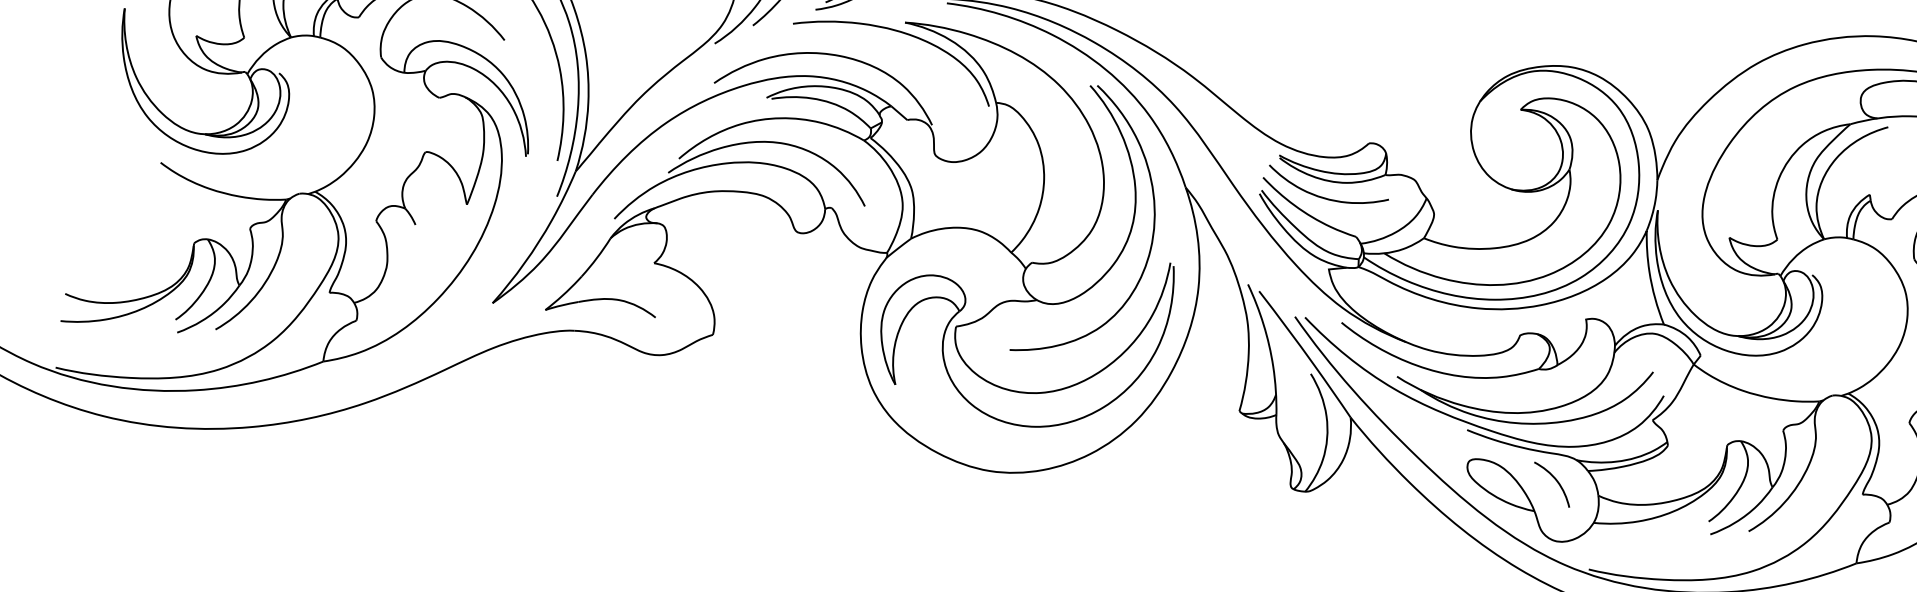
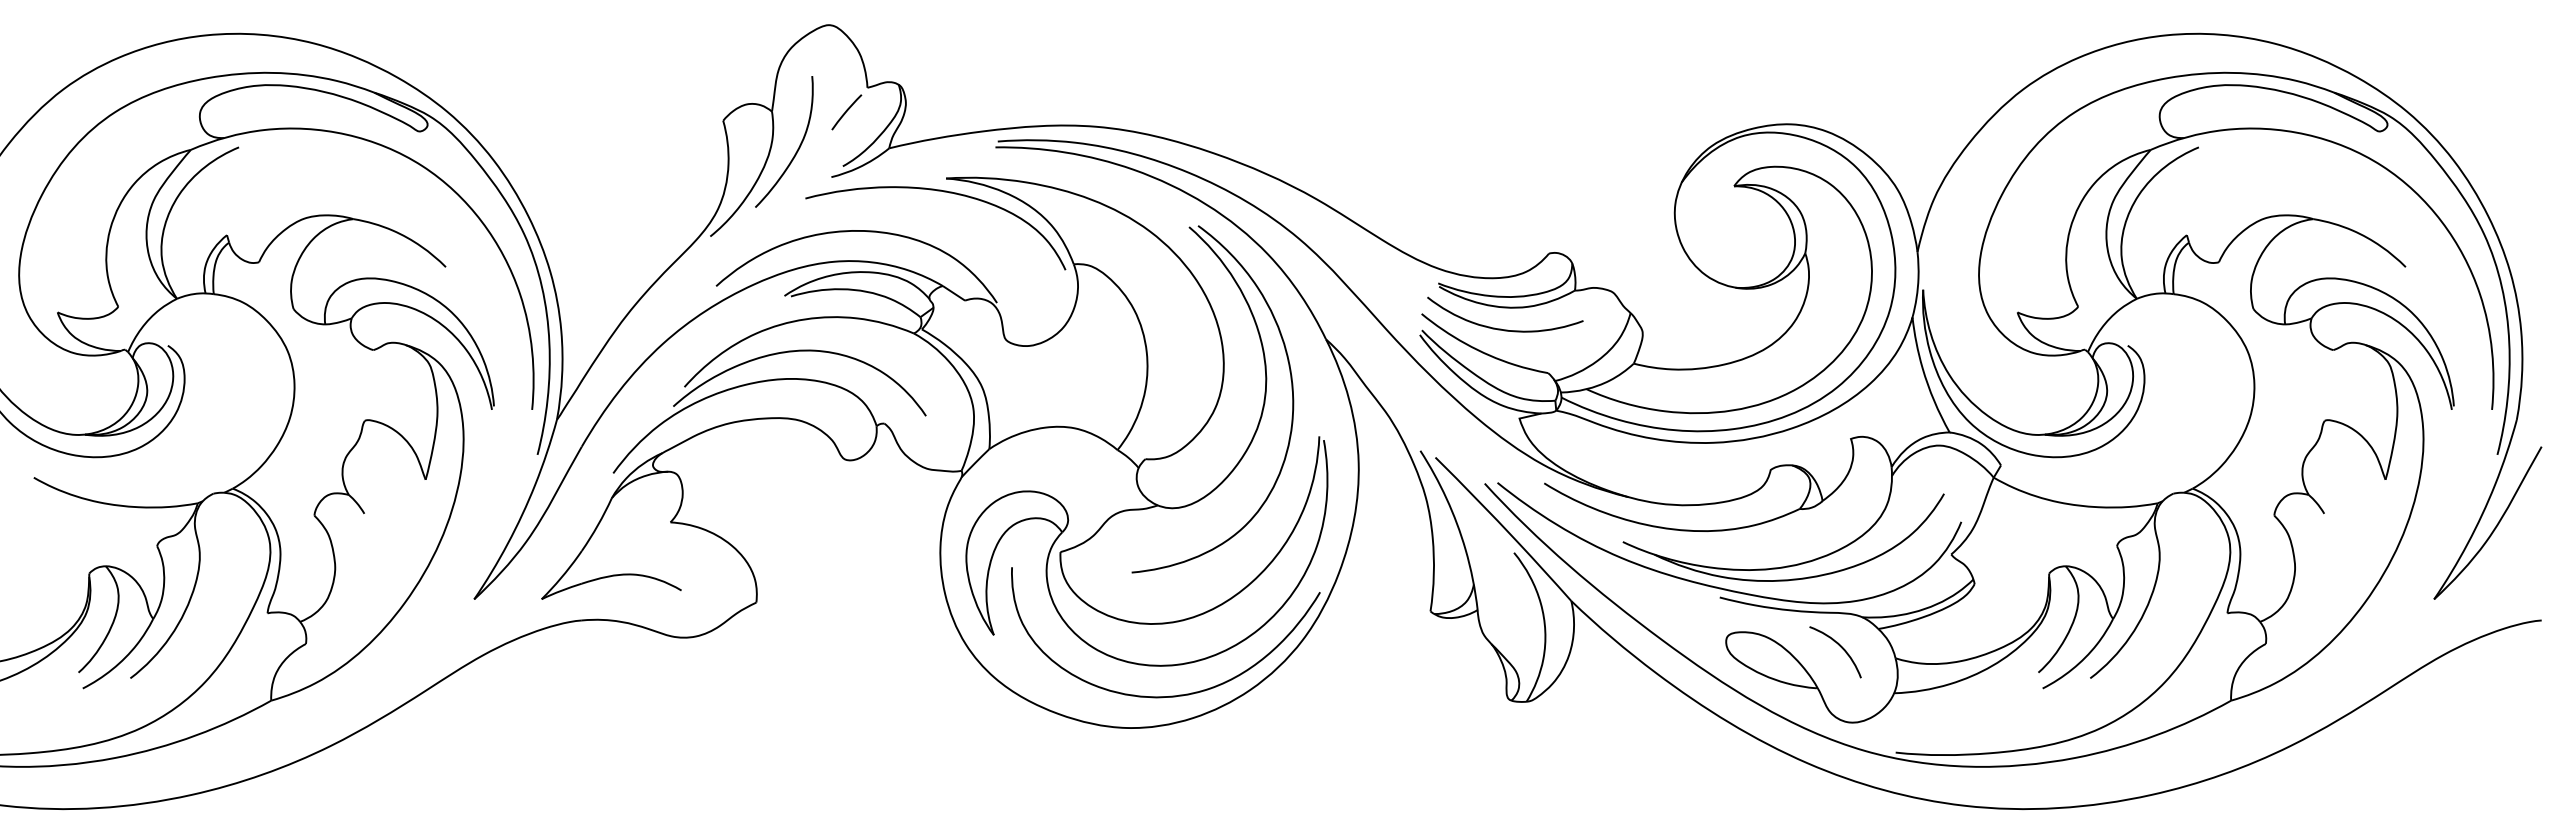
curve: (1027, 450) -> (1170, 695), added

